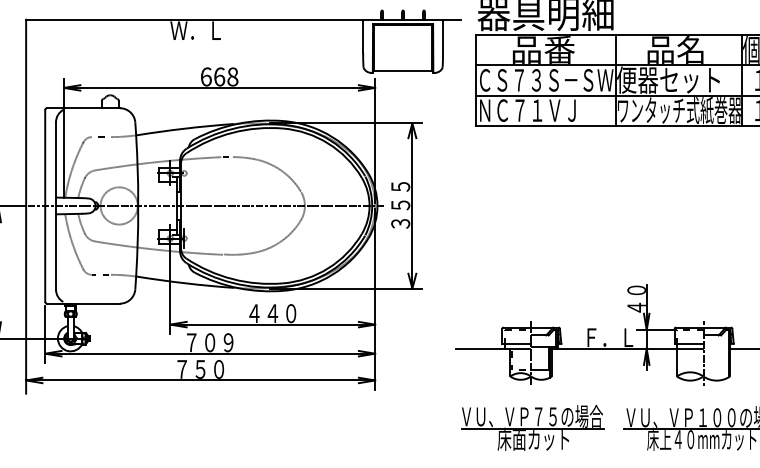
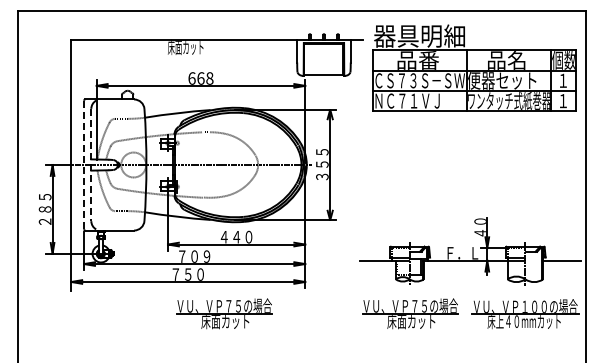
text: (196, 30) -> (185, 47), Ｗ．Ｌ -> 床面カット
line: (45, 205) -> (84, 164), solid -> dashed
line: (56, 206) -> (91, 165), solid -> dashed
part: (254, 427) -> (224, 313), added

